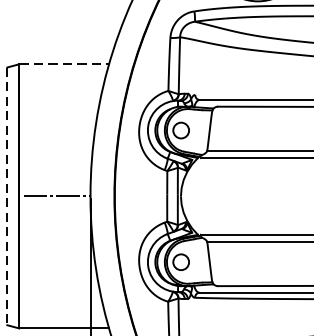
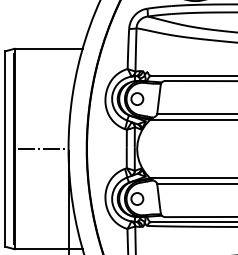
line: (65, 63) -> (49, 48), dashed -> solid
line: (7, 197) -> (5, 149), dashed -> solid

